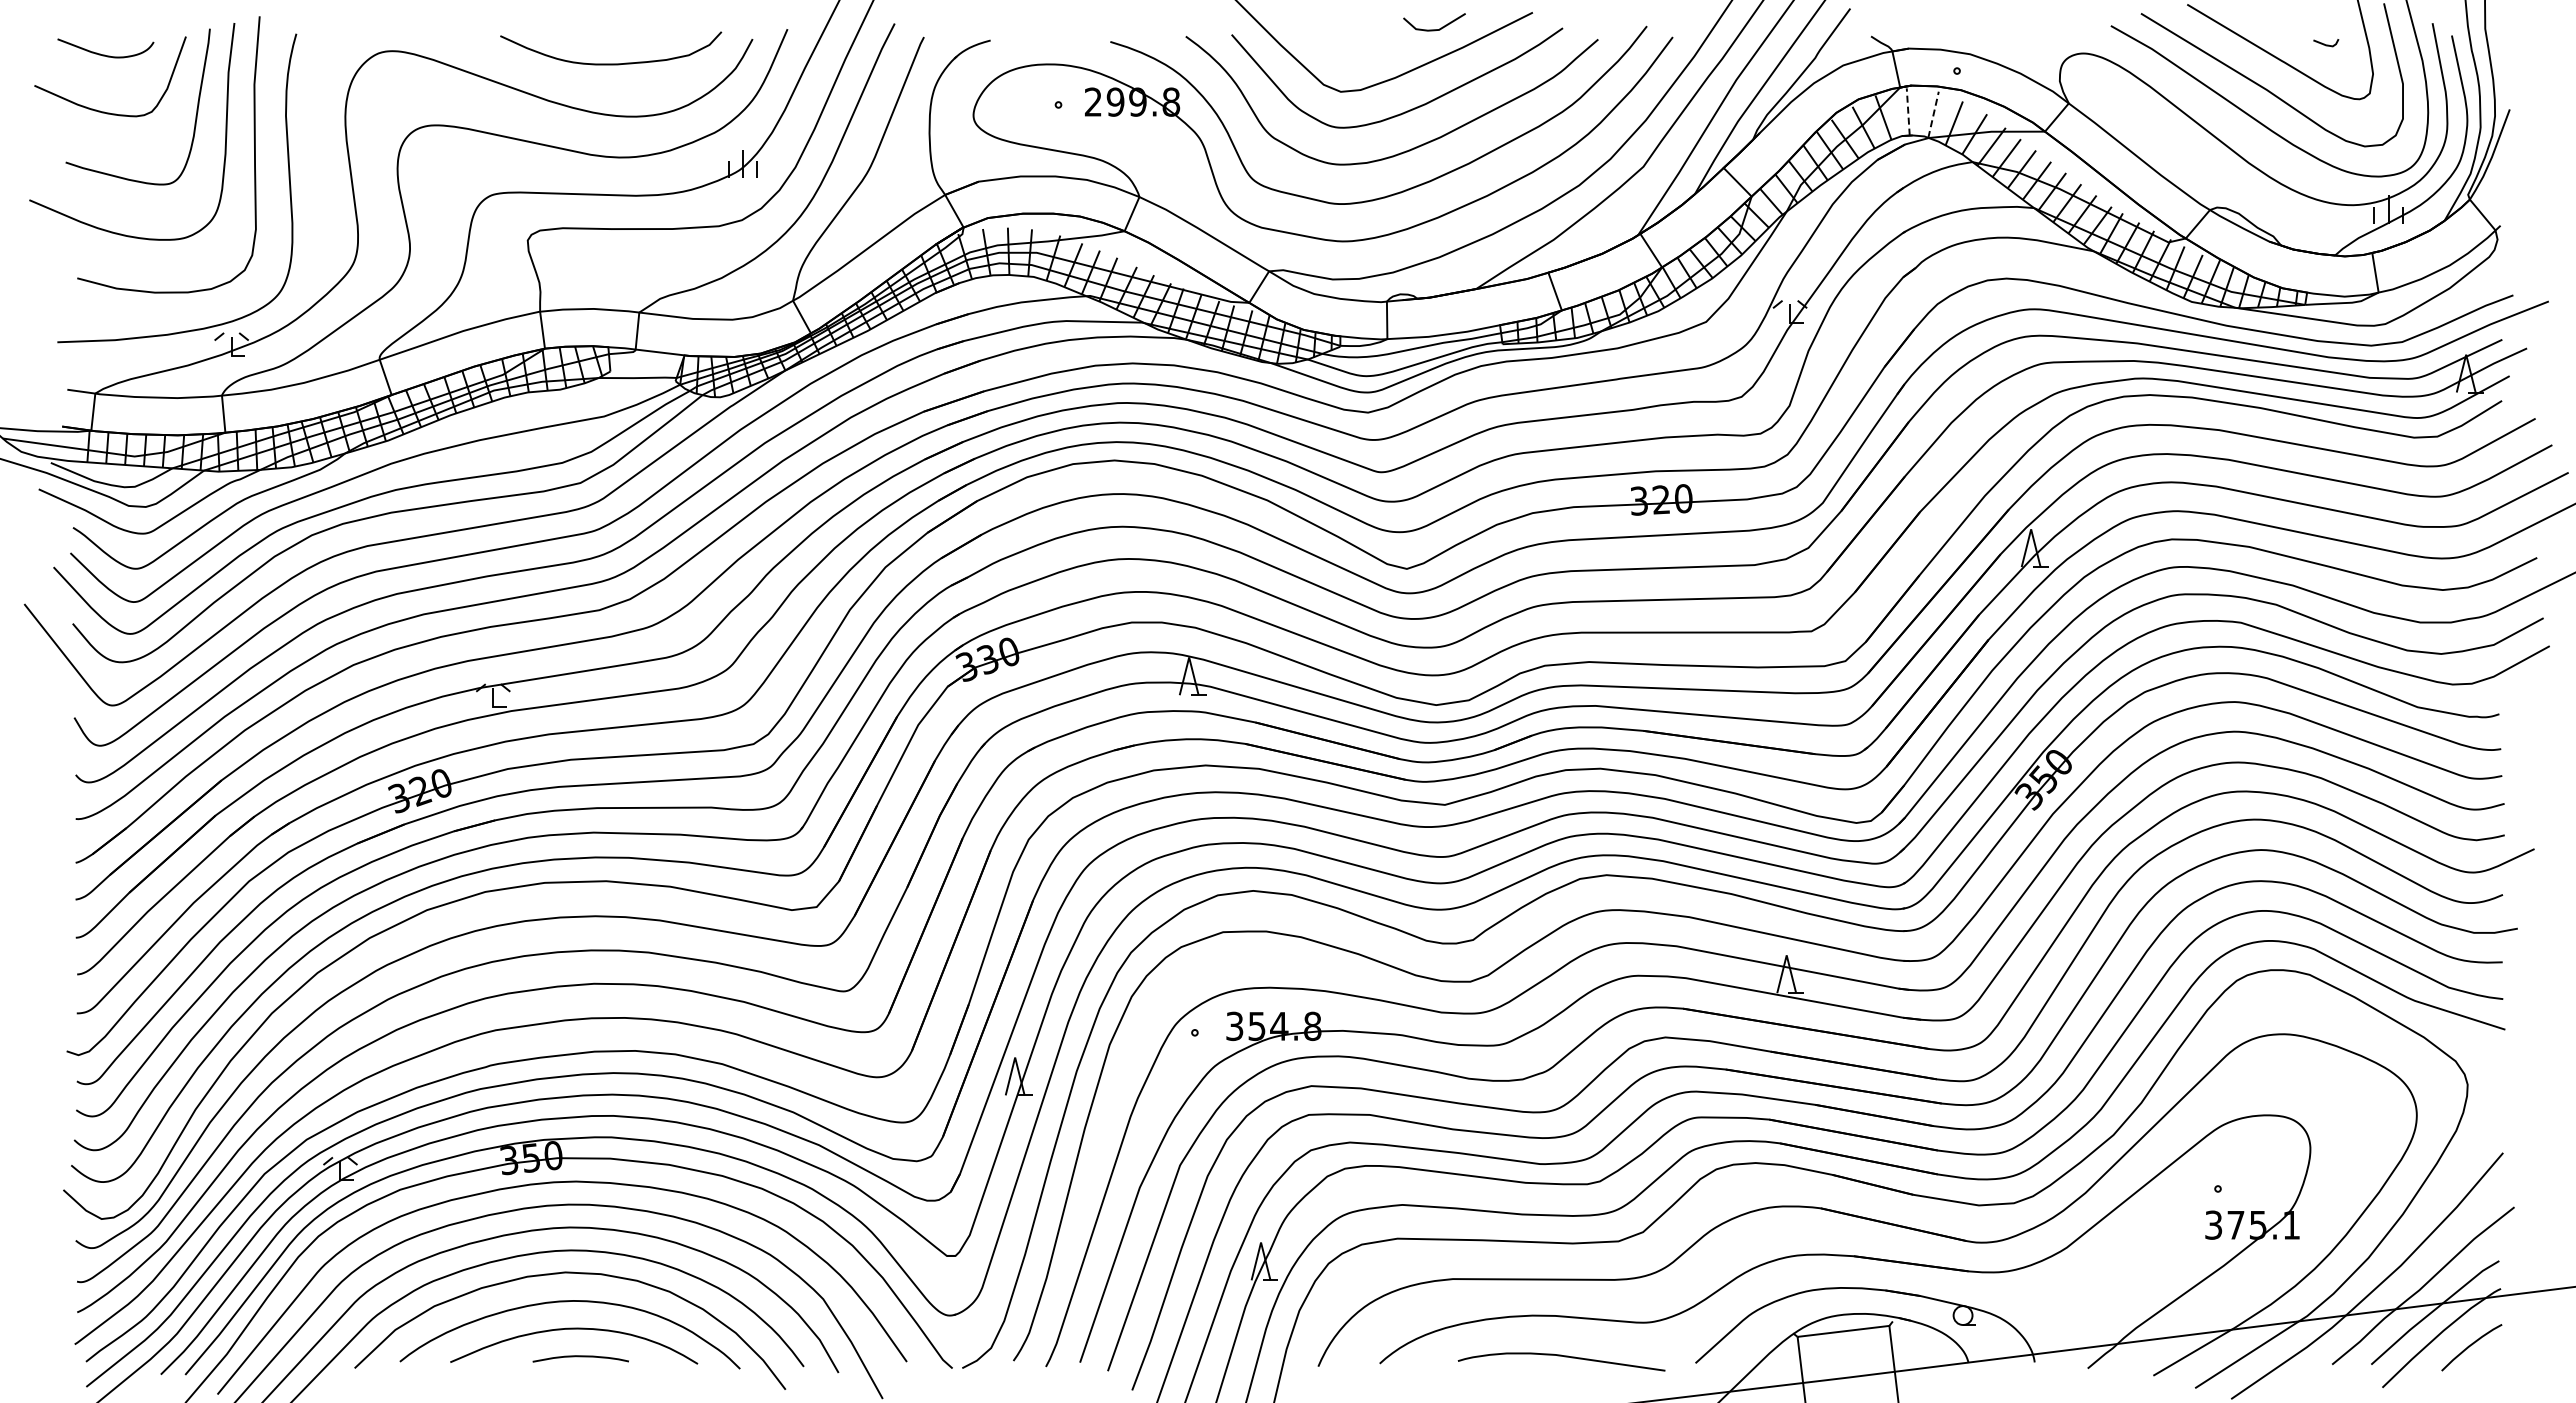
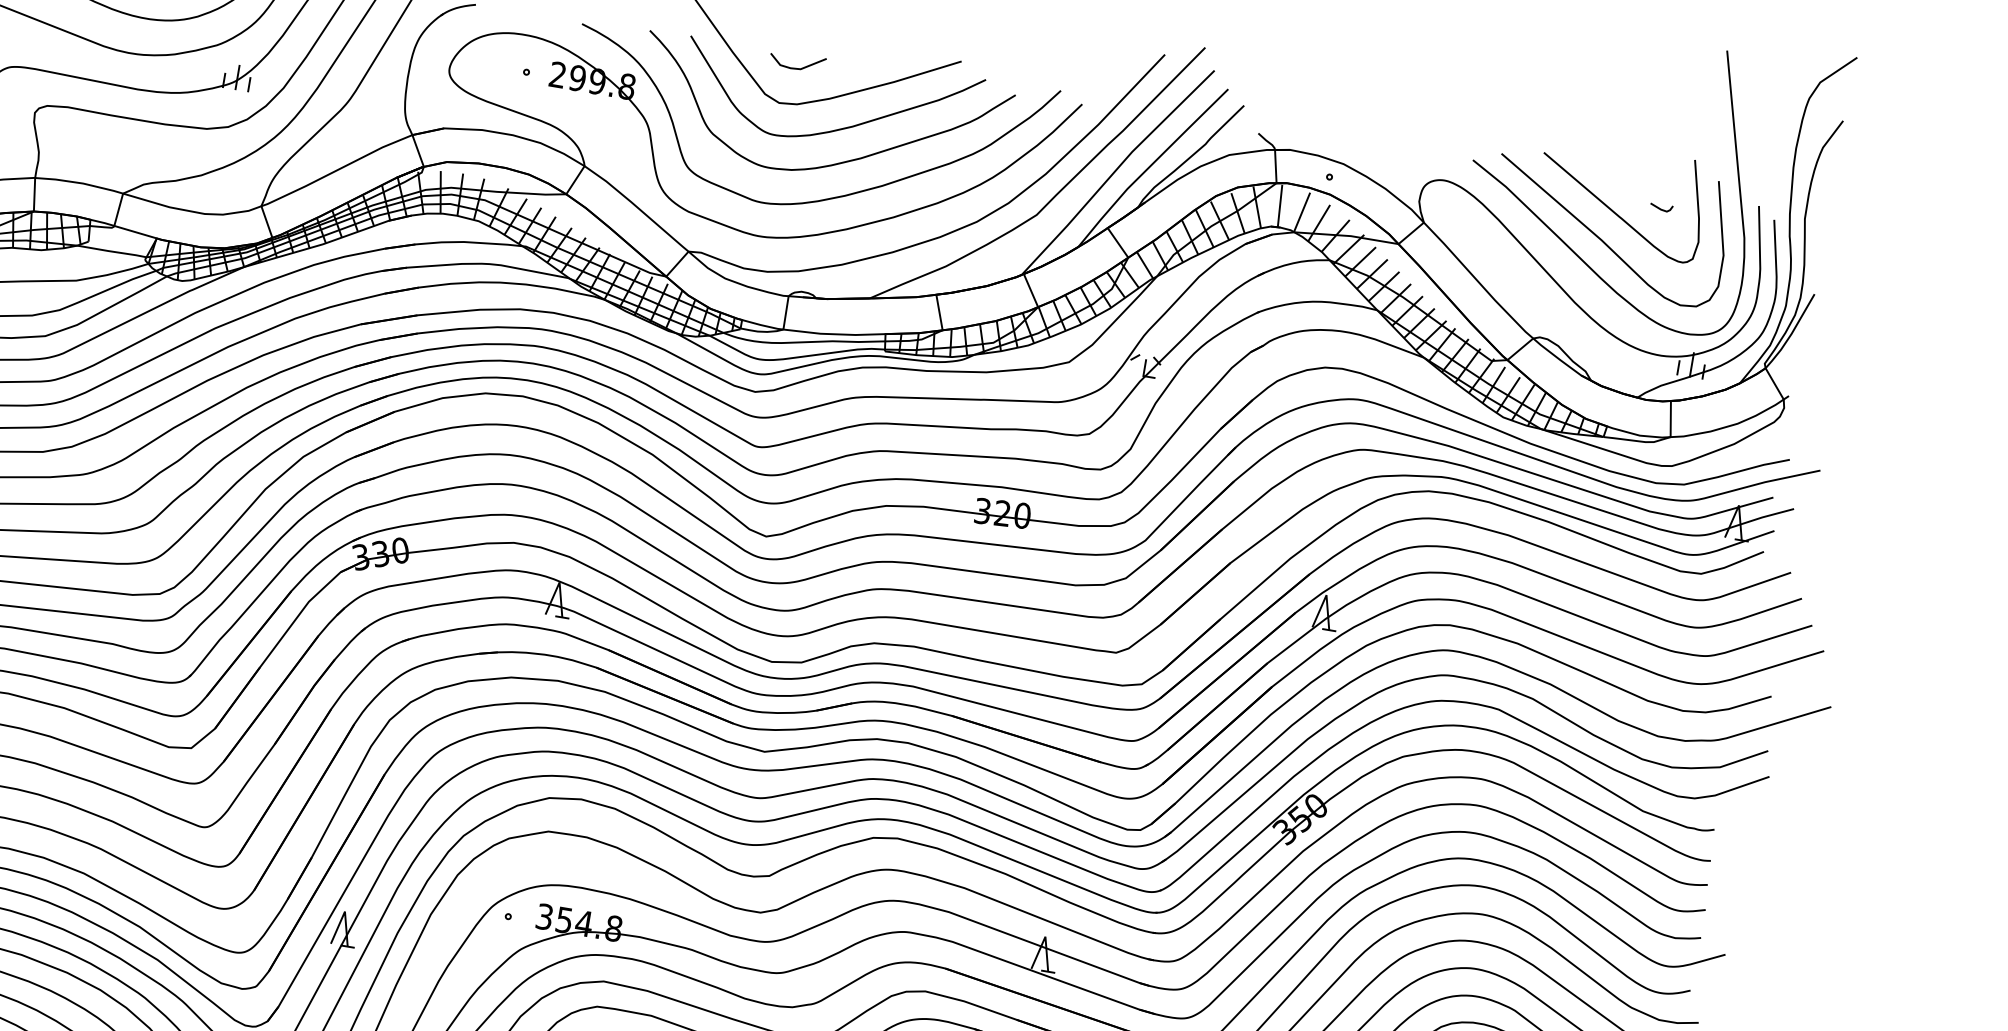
line: (1434, 29) -> (796, 68), moved
line: (1908, 112) -> (1280, 206), dashed -> solid
line: (1933, 114) -> (1302, 212), dashed -> solid

